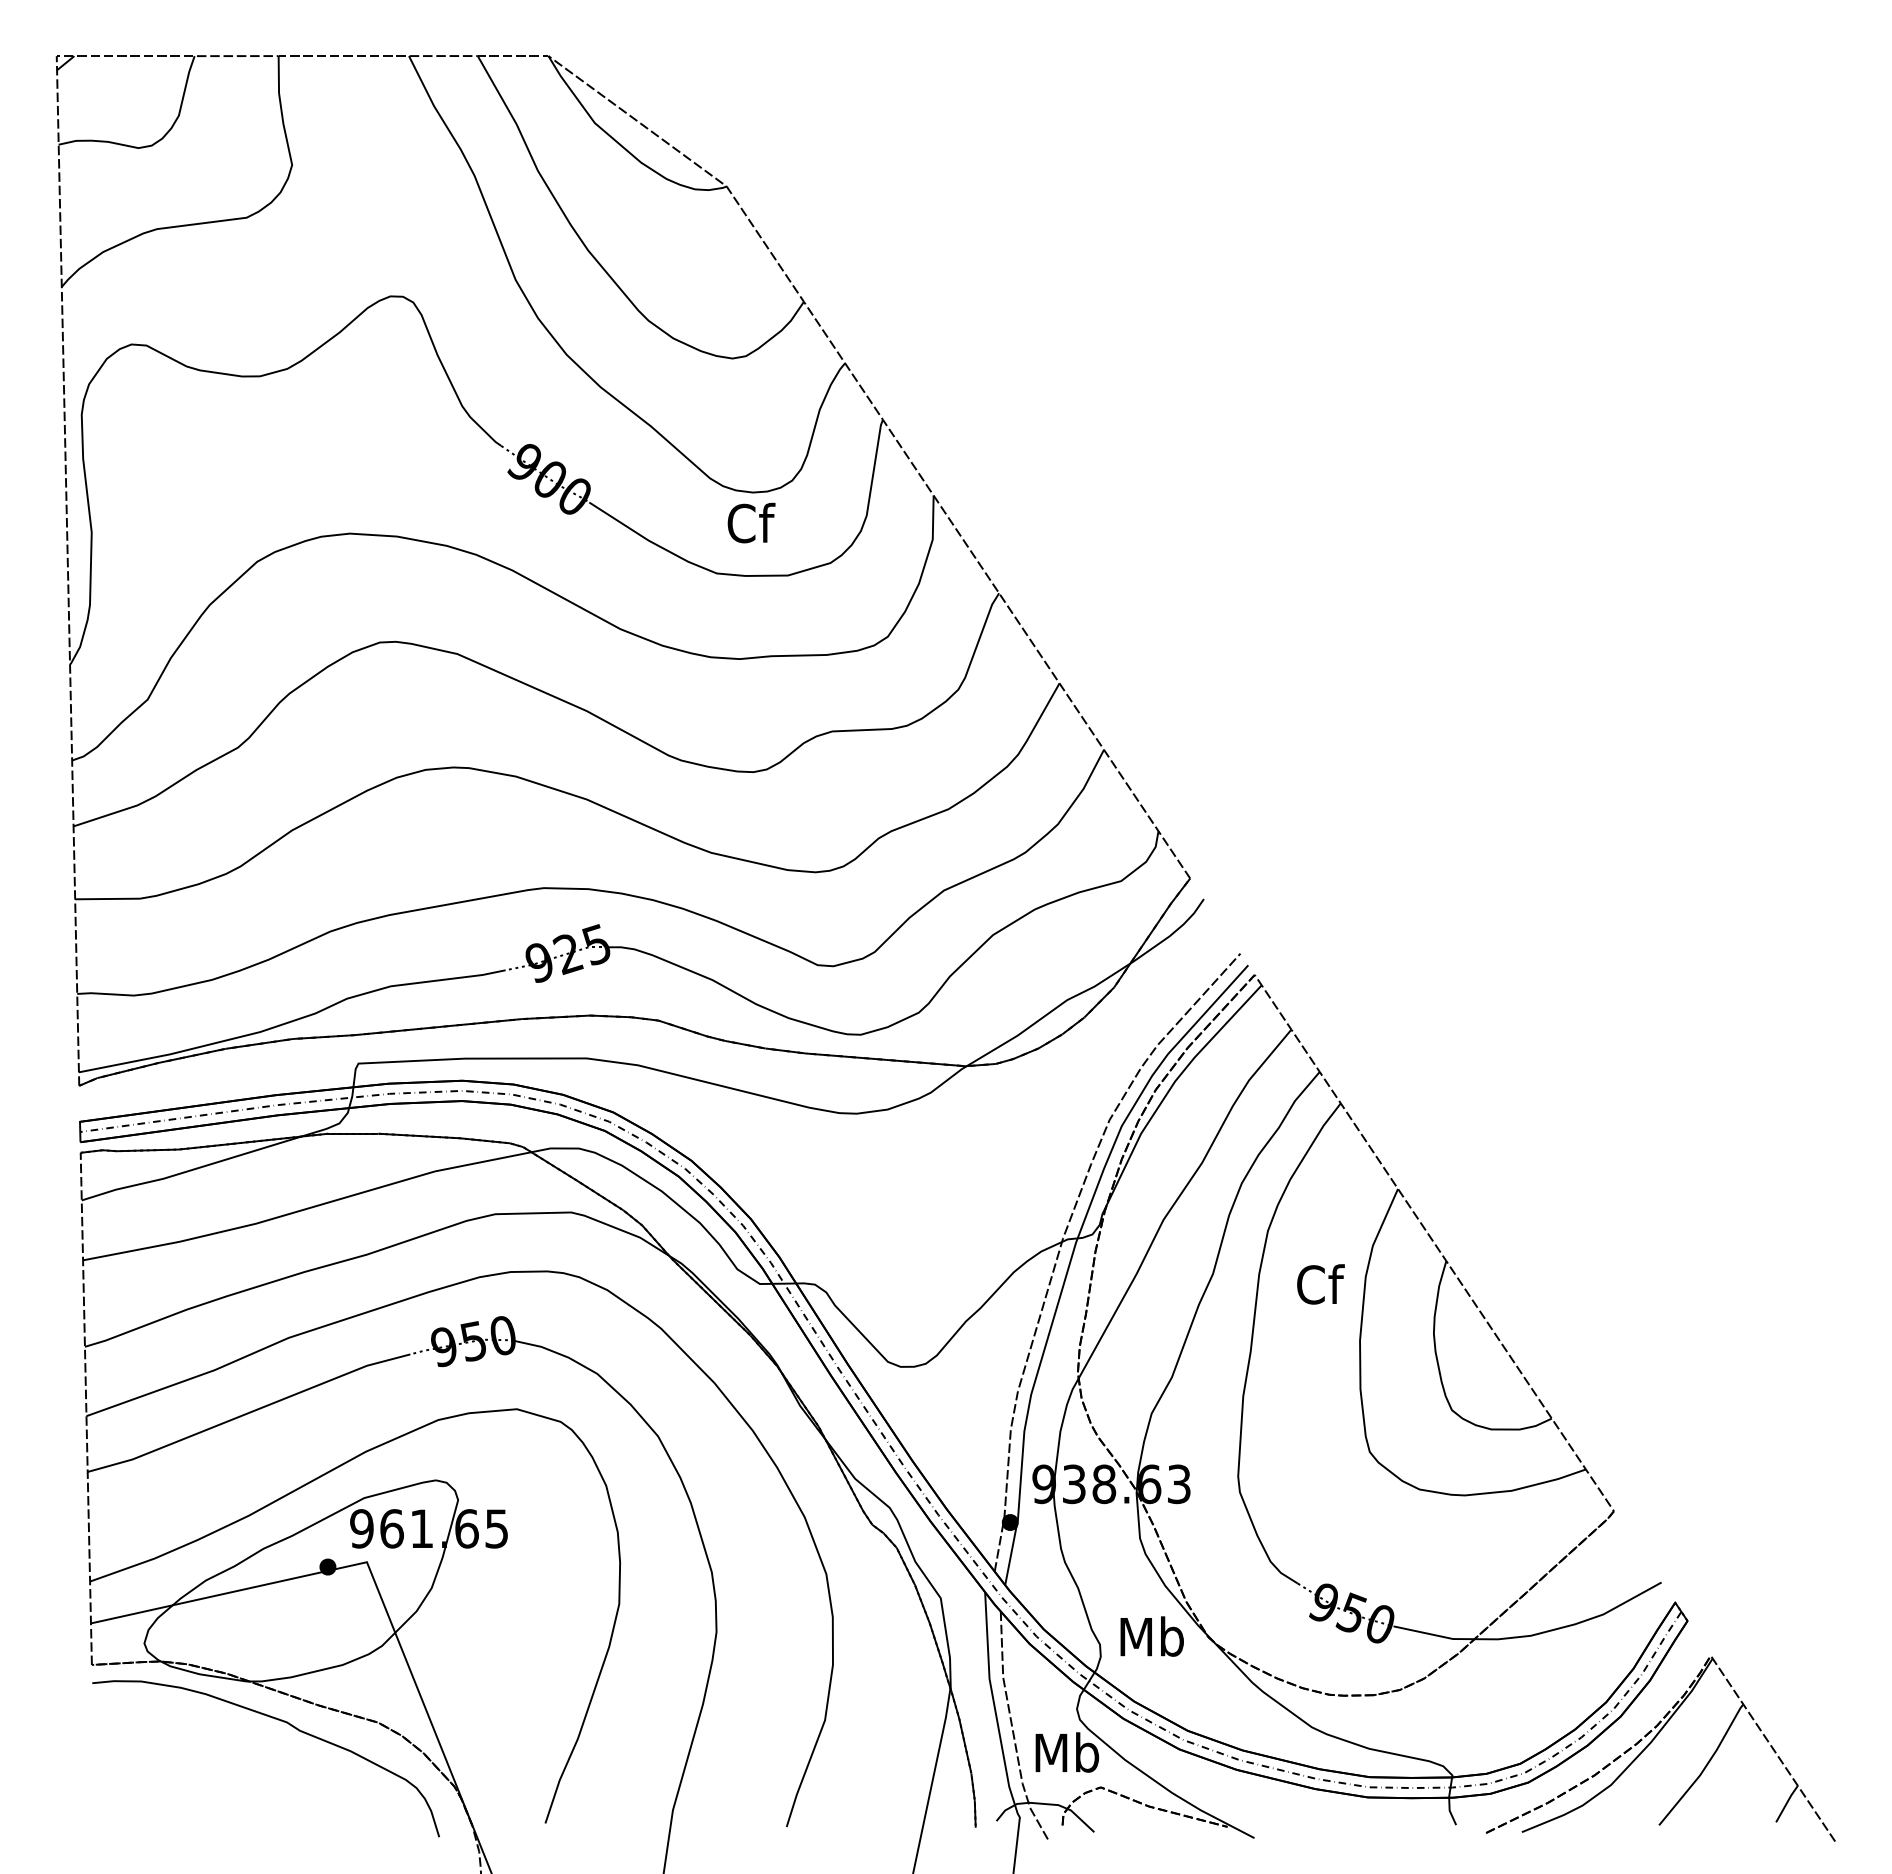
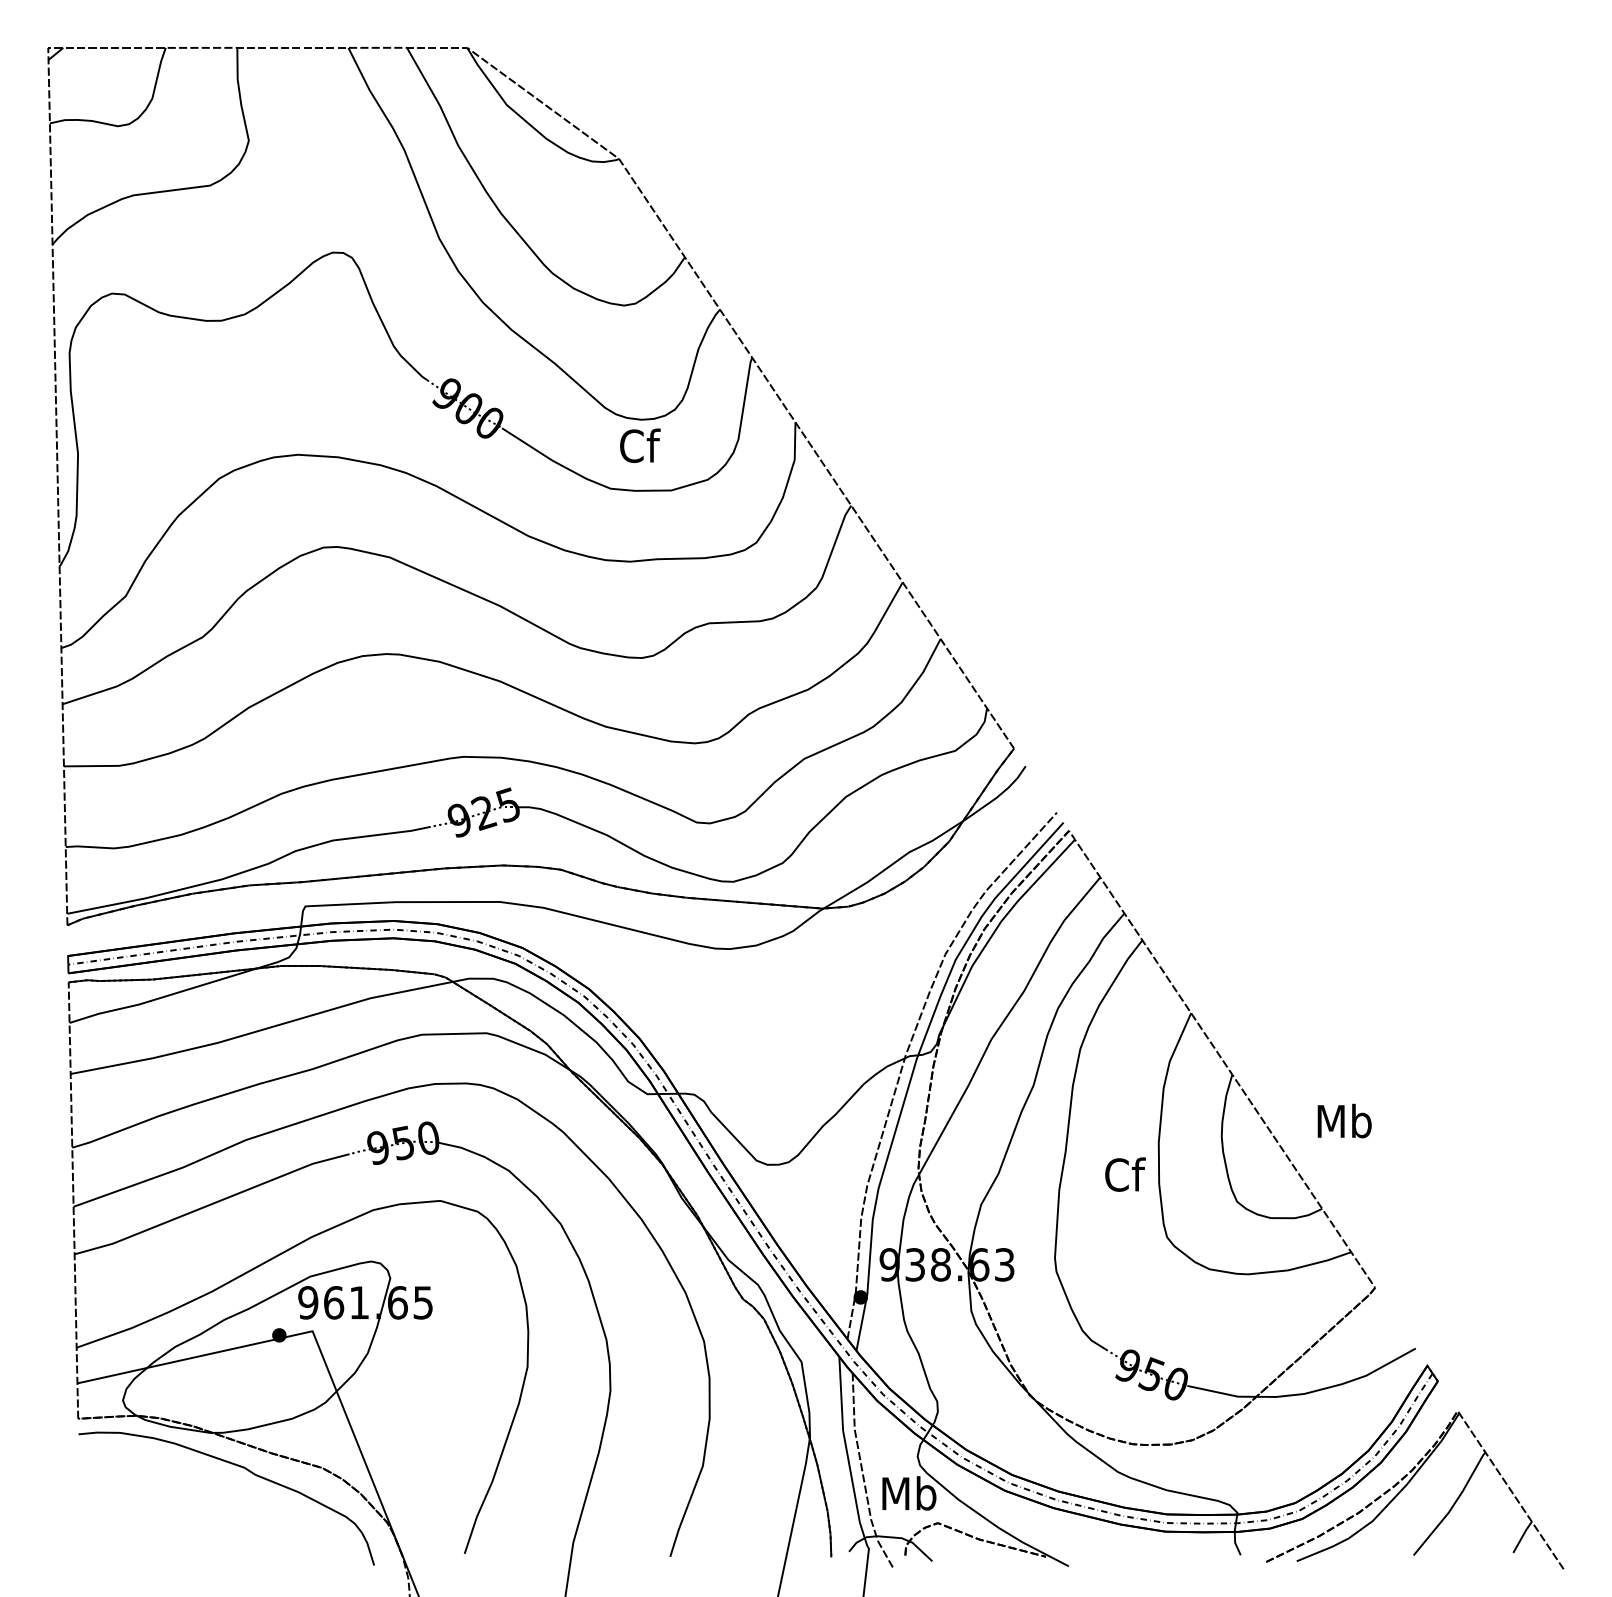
text: (1320, 1284) -> (1125, 1174), moved
text: (1151, 1636) -> (1344, 1121), moved

